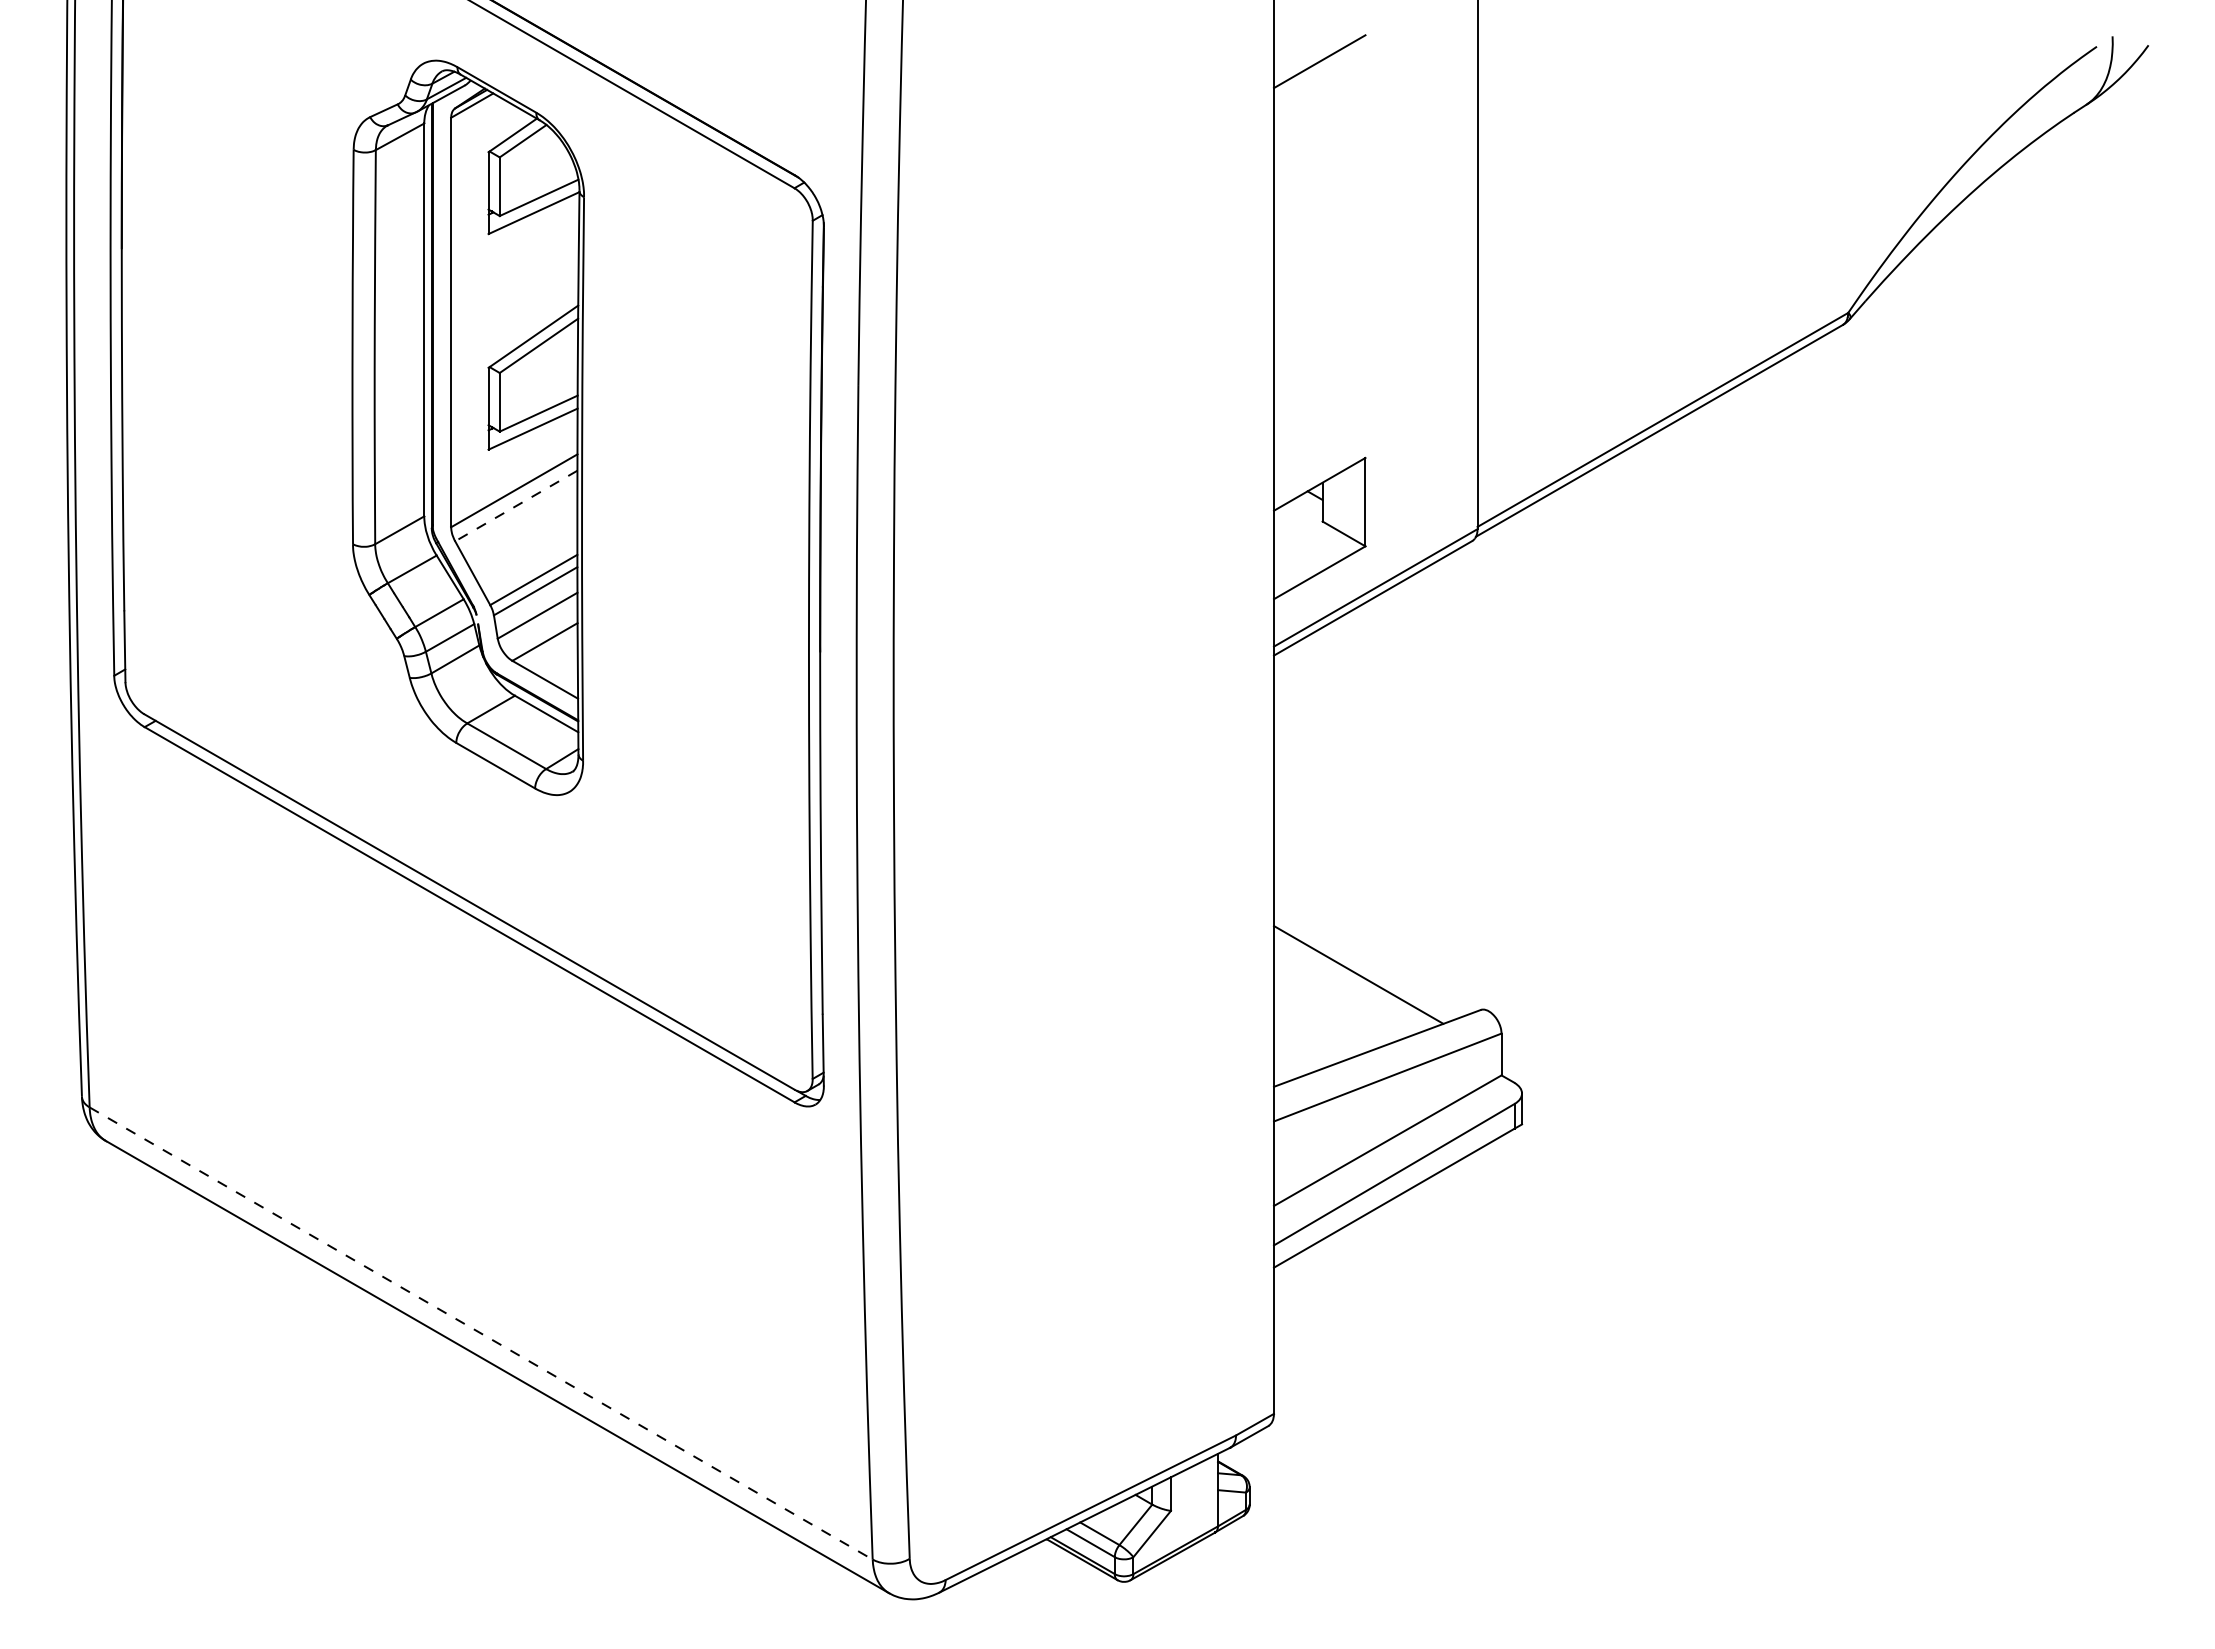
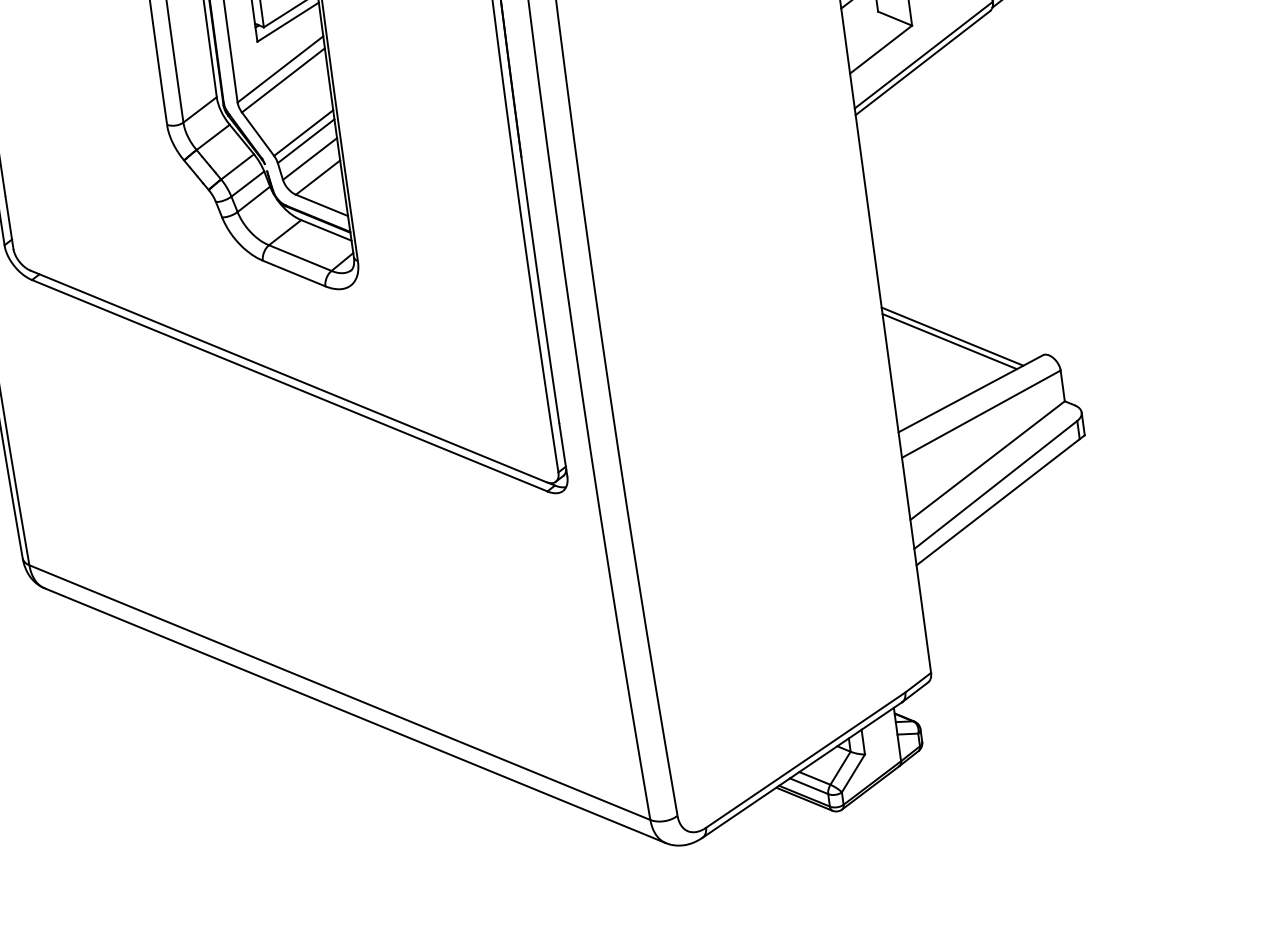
line: (516, 506) -> (283, 80), dashed -> solid
line: (1363, 968) -> (952, 336), added
line: (481, 1333) -> (340, 692), dashed -> solid

